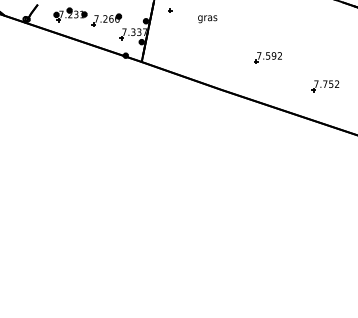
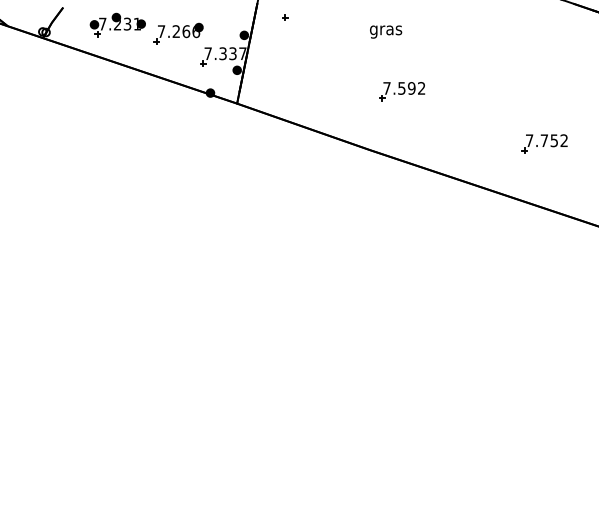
text: (207, 19) -> (385, 32), moved
part: (267, 57) -> (400, 91), moved

